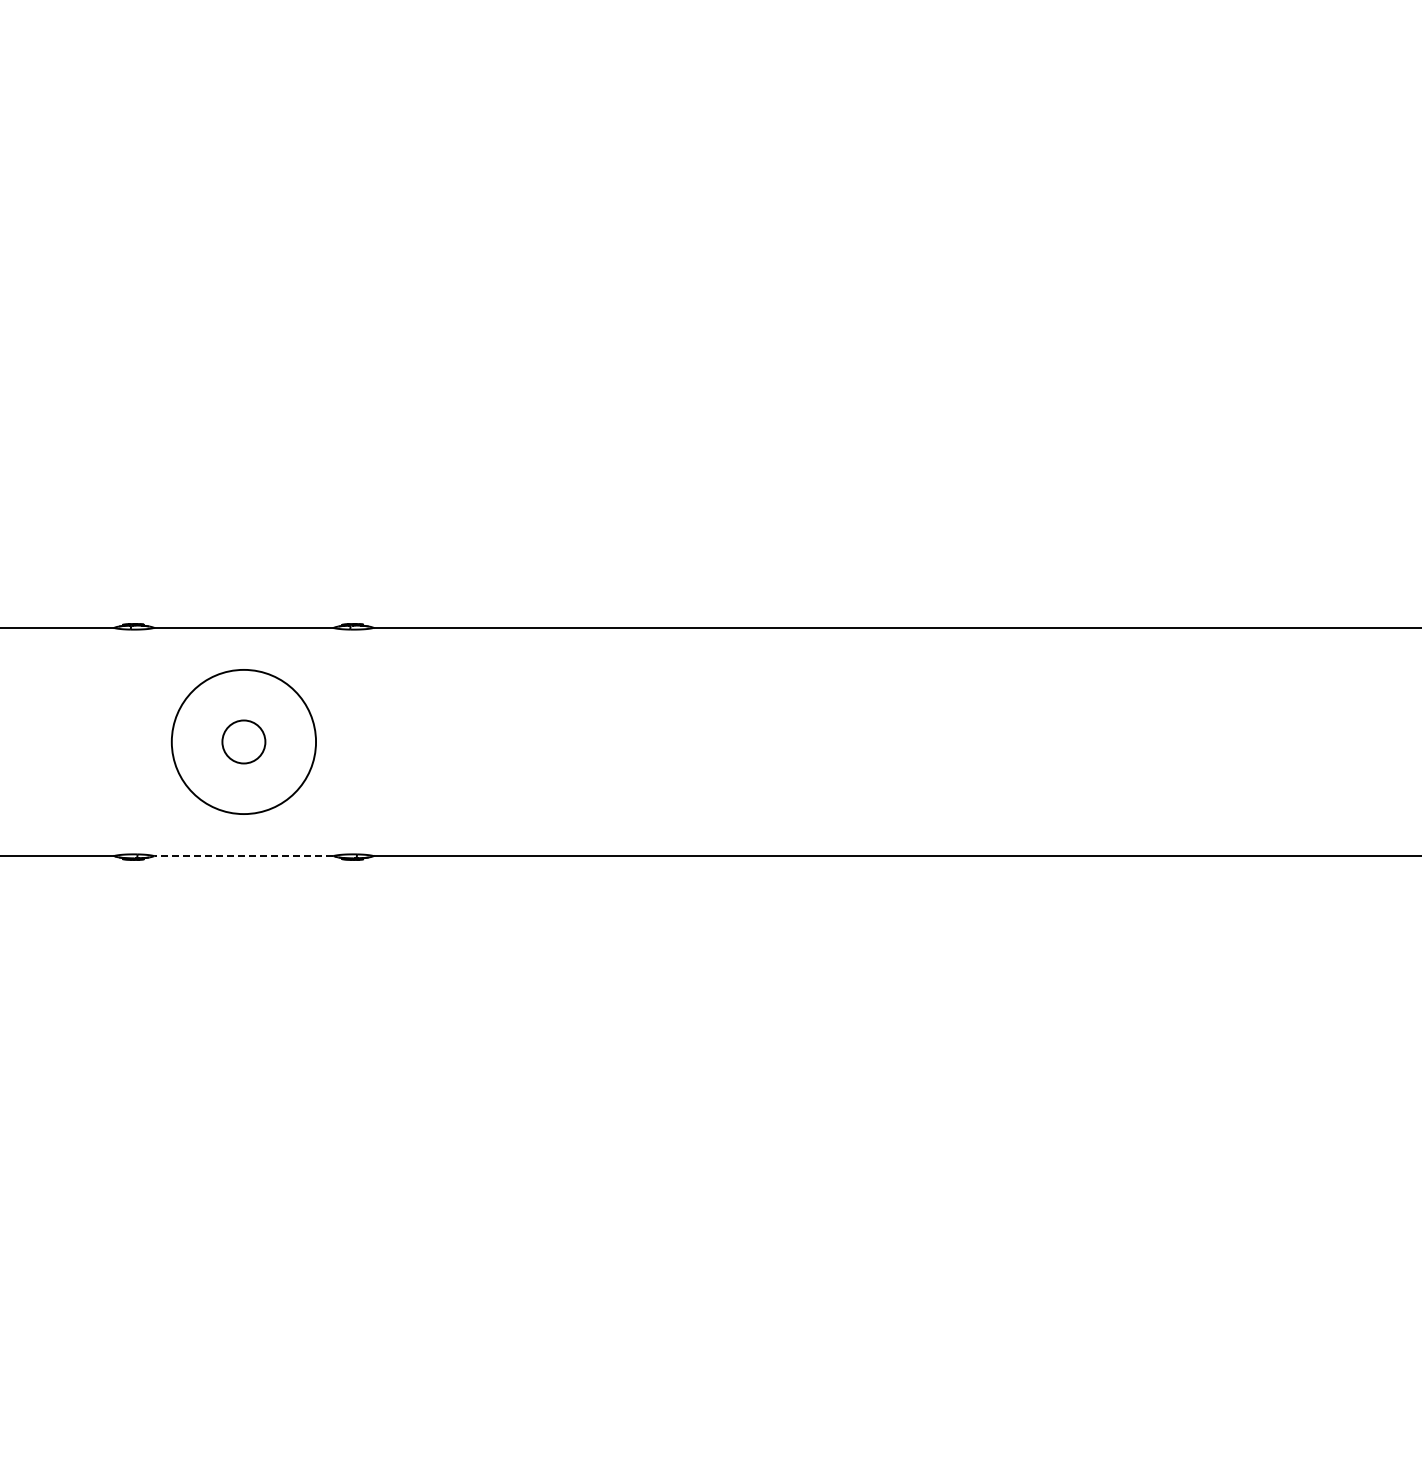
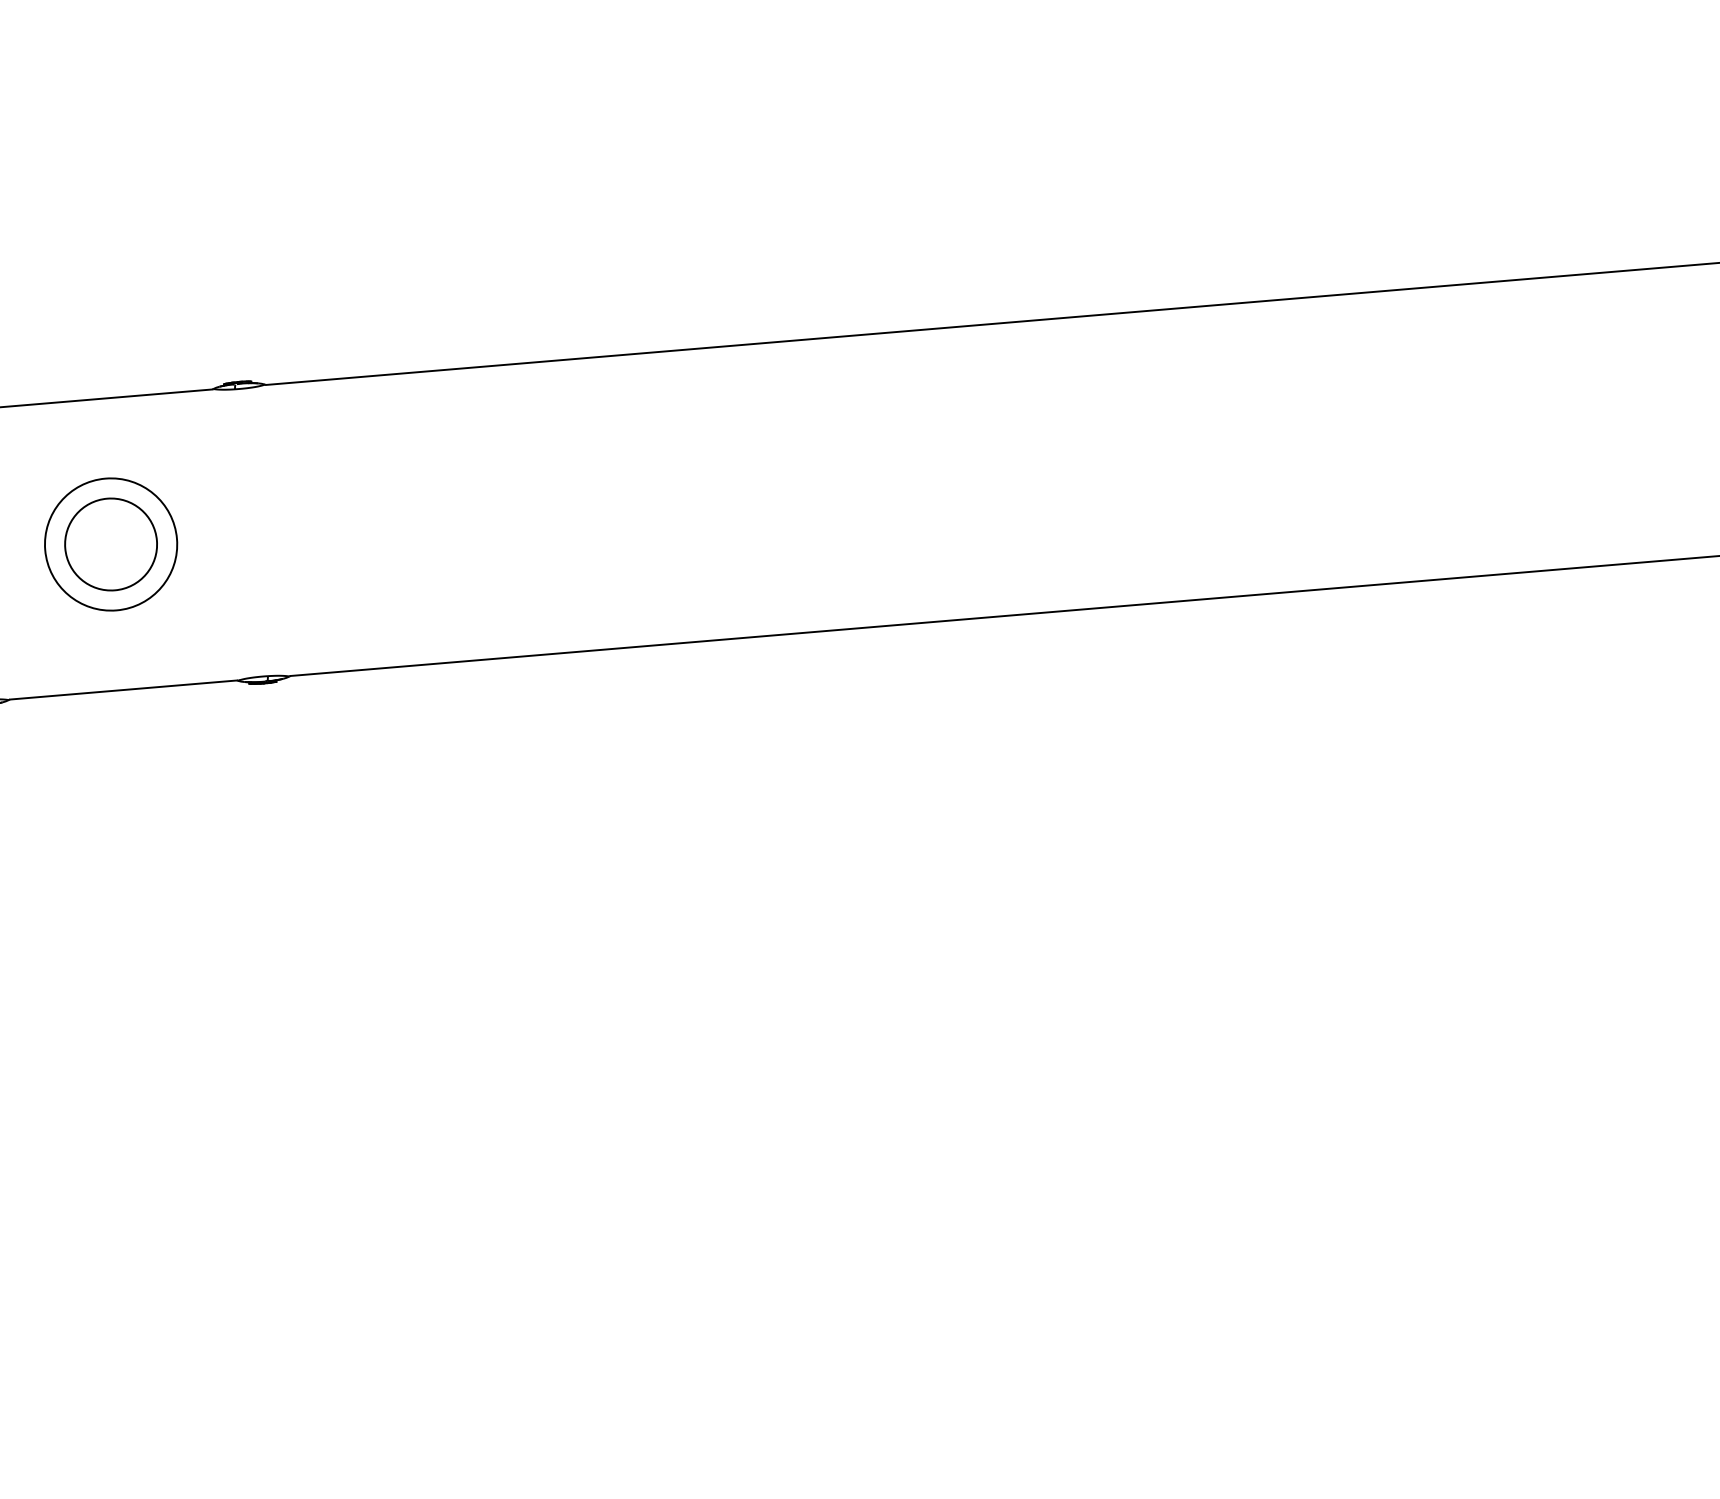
circle: (243, 741) -> (110, 543), size x0.71
circle: (243, 741) -> (110, 543), size x1.67
line: (243, 855) -> (122, 689), dashed -> solid

